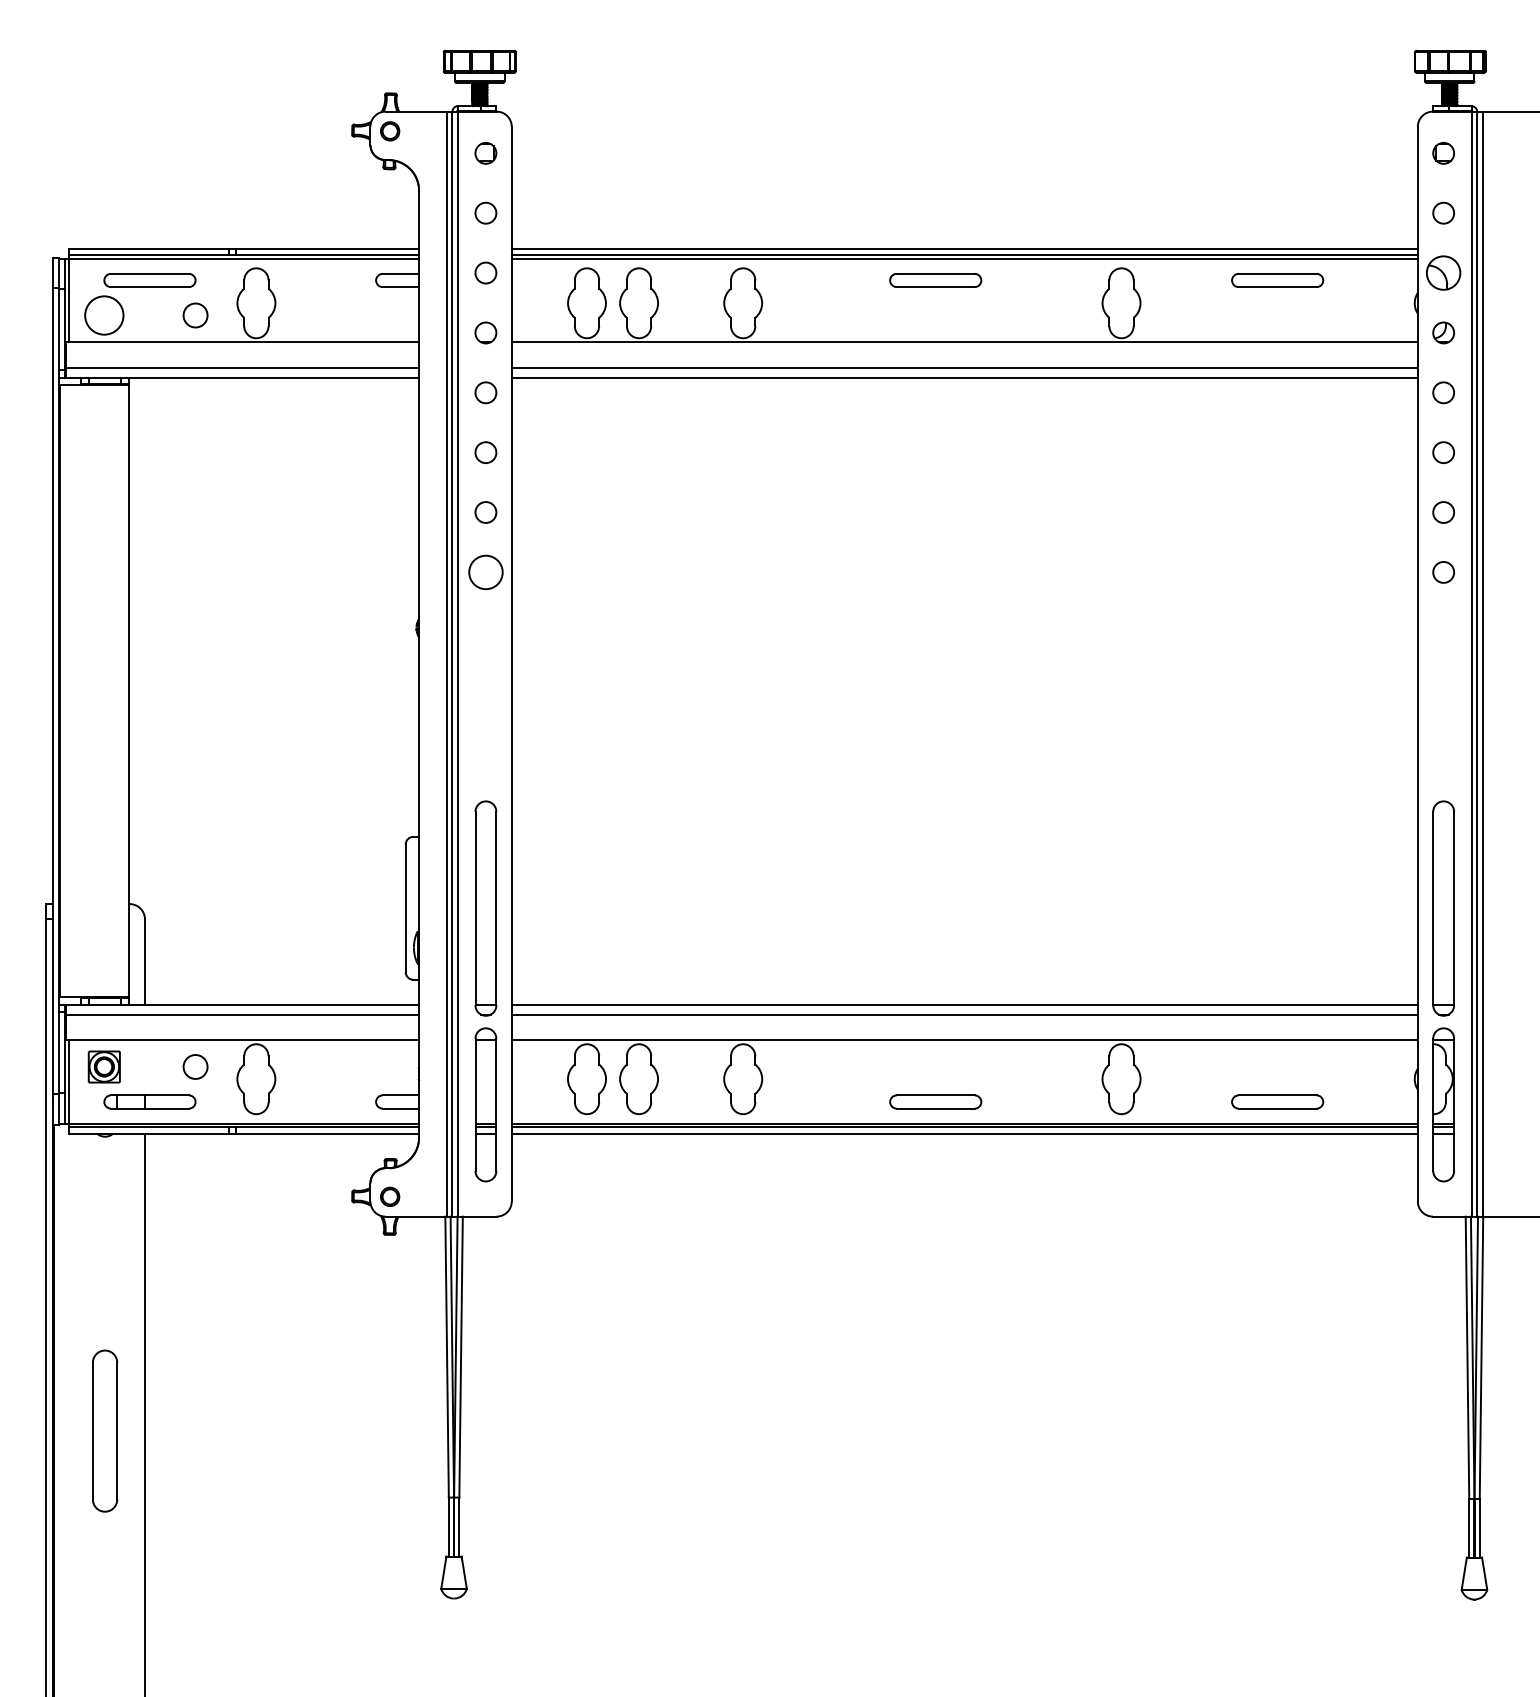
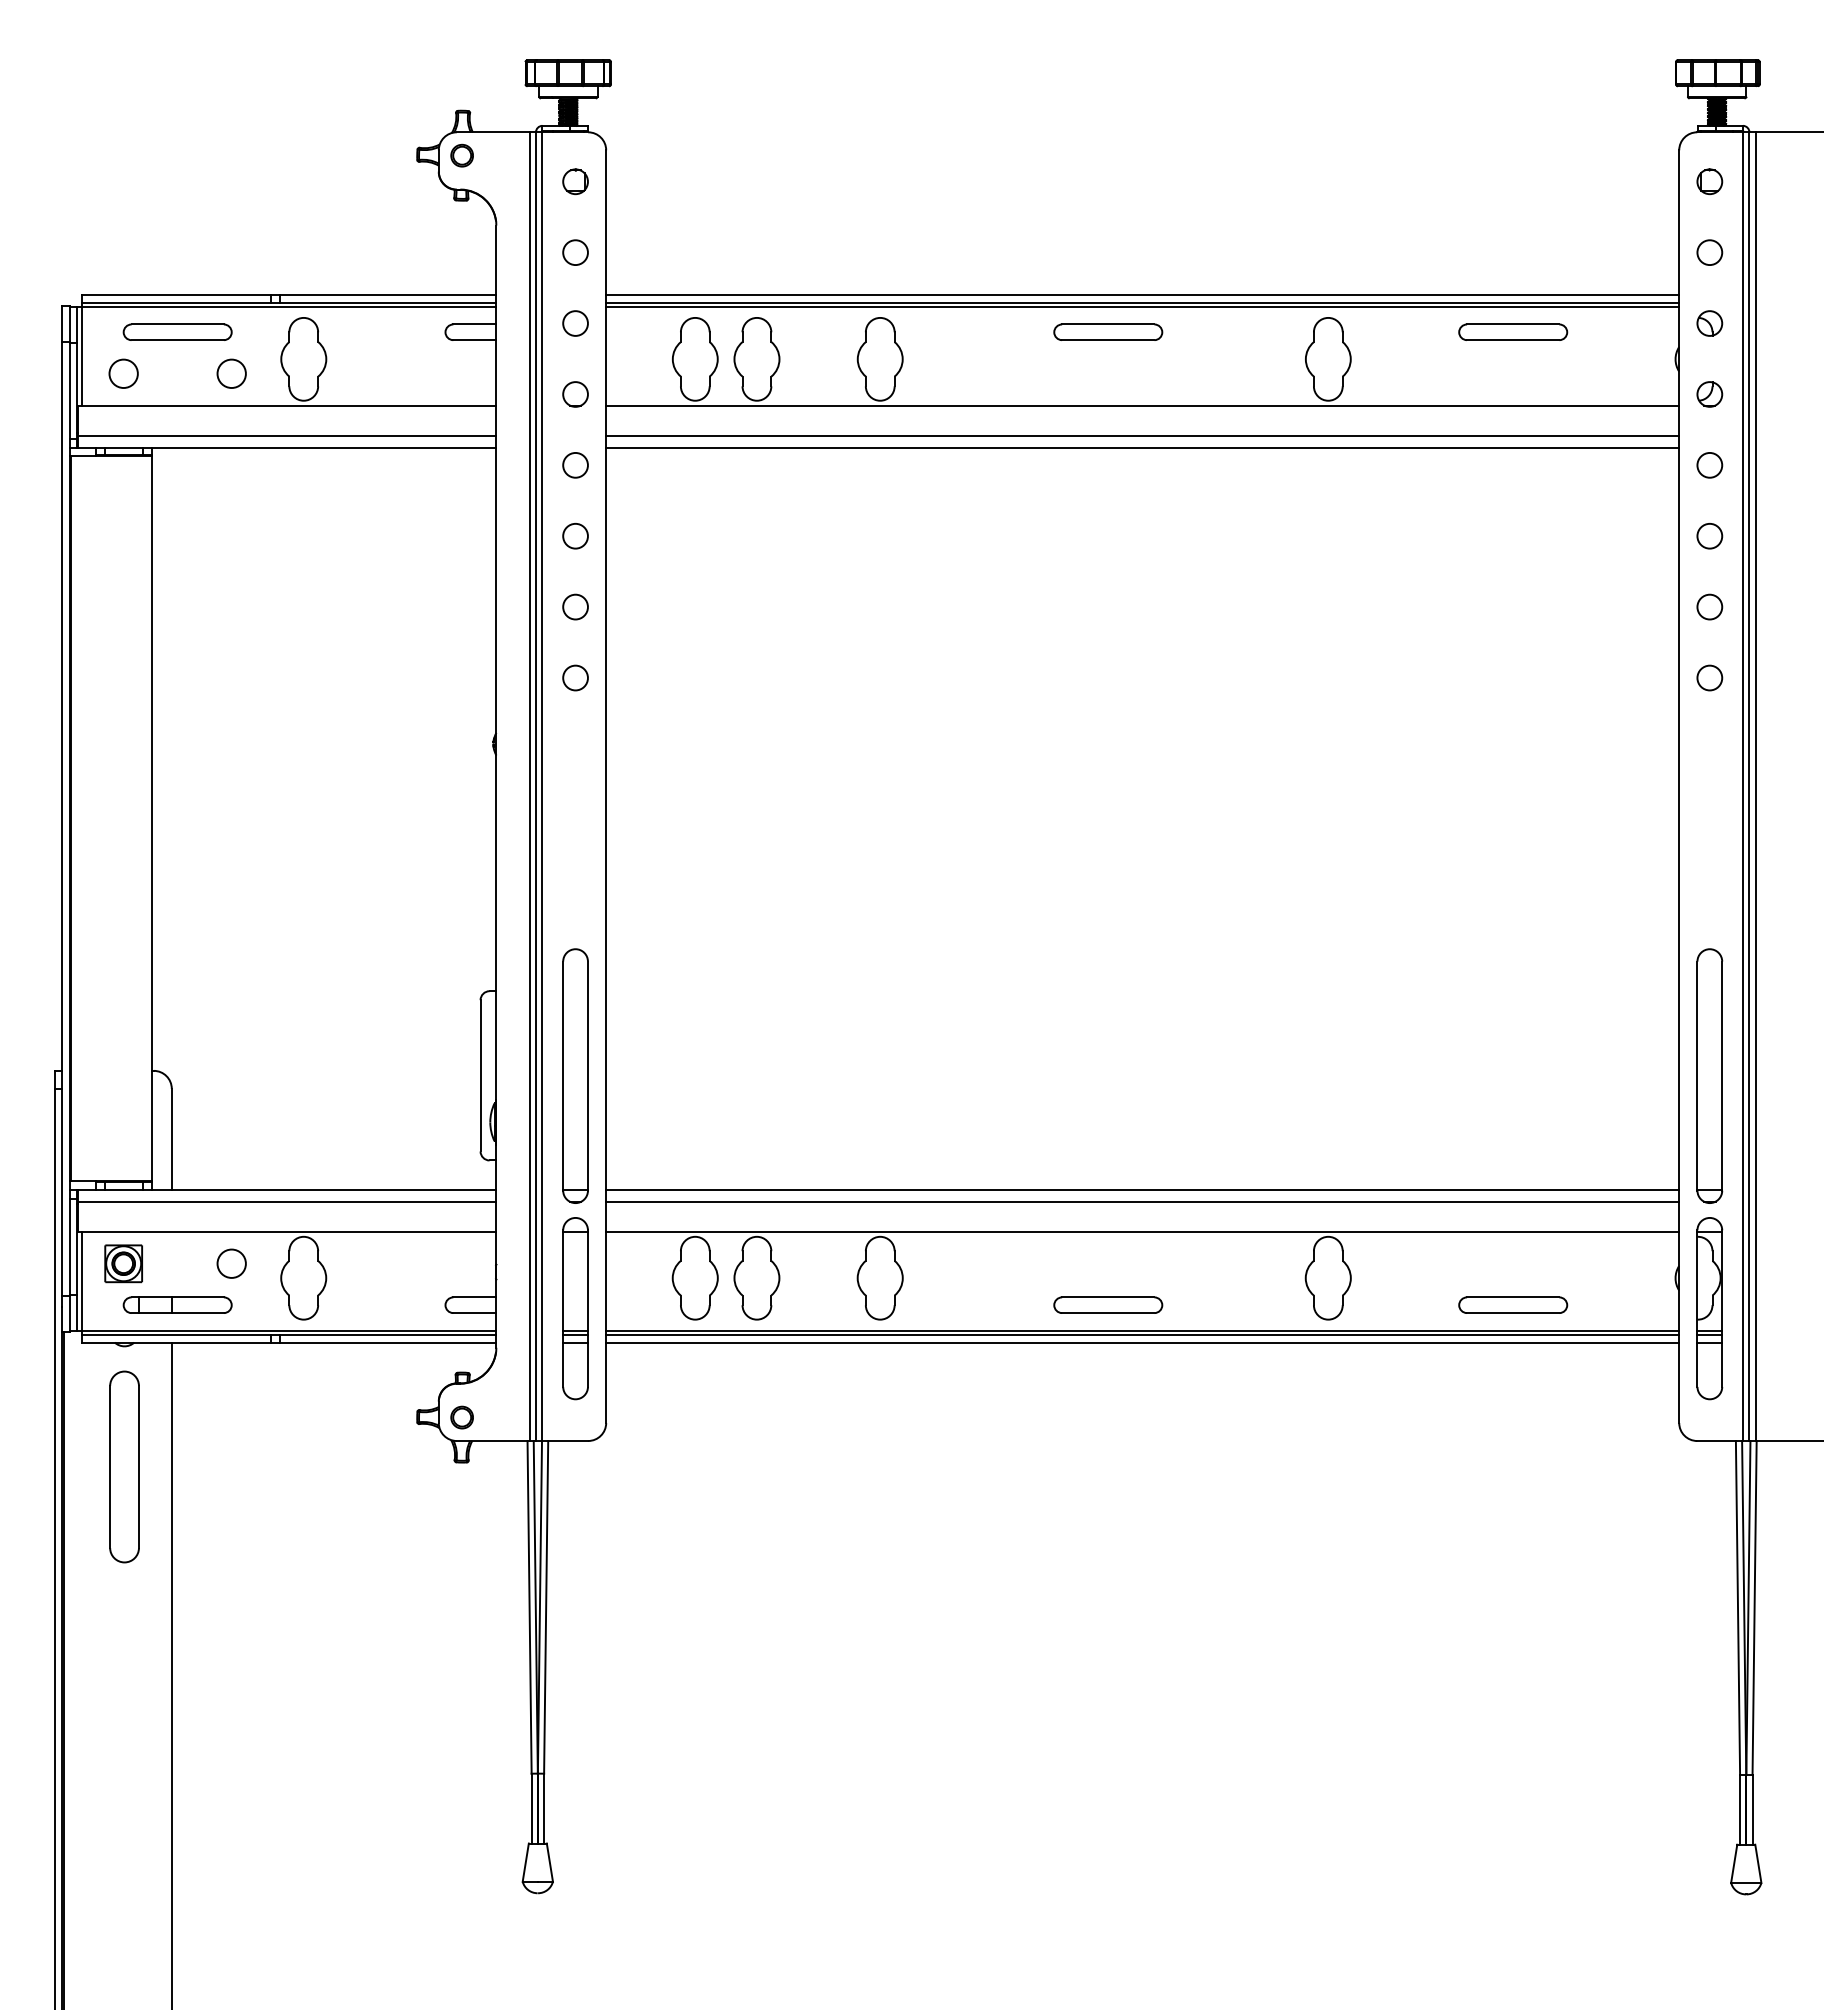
part: (1443, 273) -> (1709, 323), size x0.62
circle: (104, 315) -> (123, 373), size x0.62
circle: (485, 571) -> (575, 677), size x0.62
part: (105, 1430) -> (124, 1466), moved

